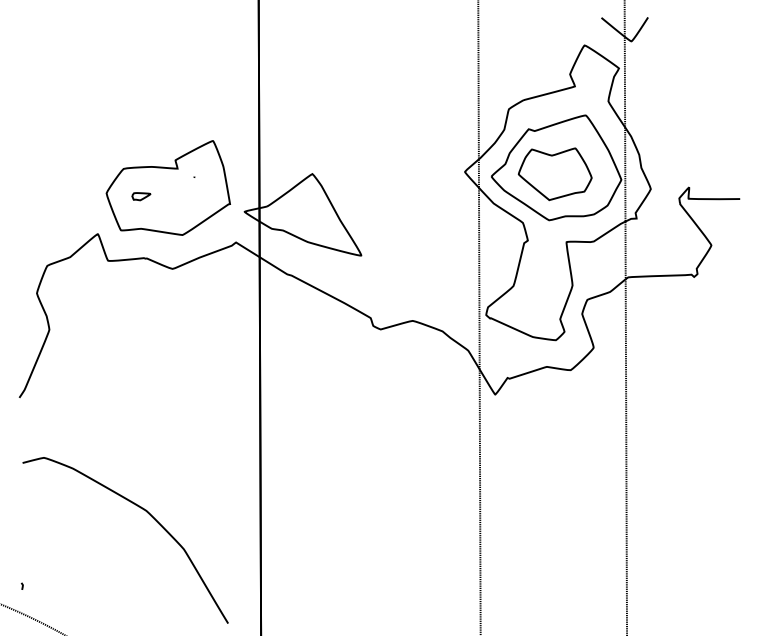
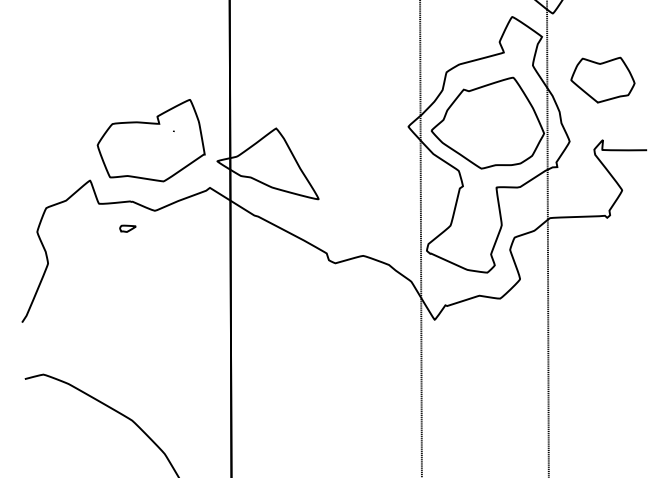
part: (554, 174) -> (602, 80), moved
part: (141, 196) -> (127, 228), moved

